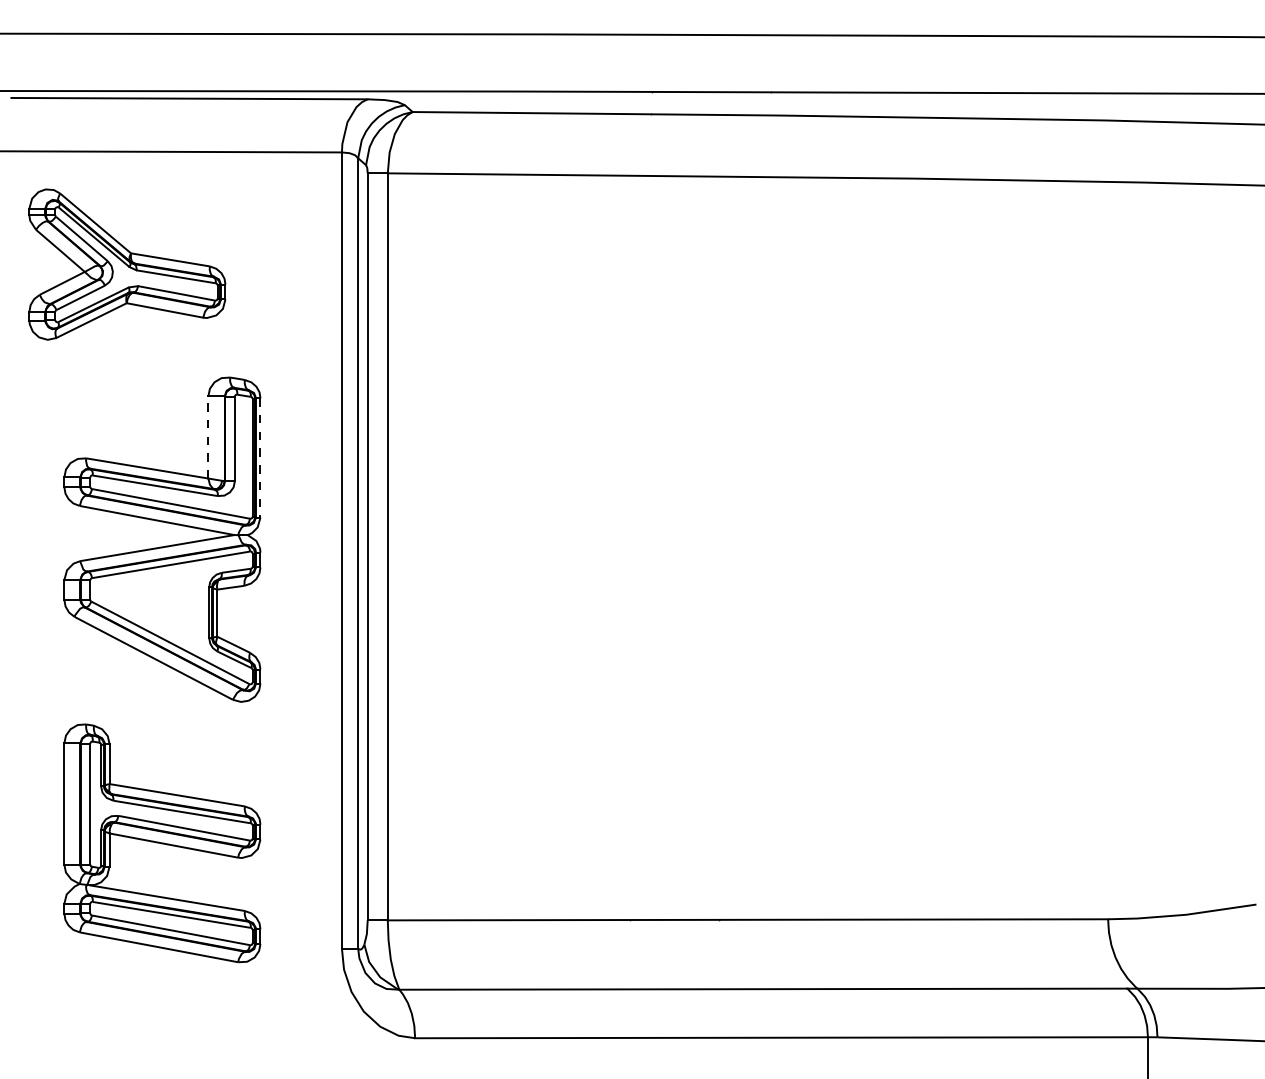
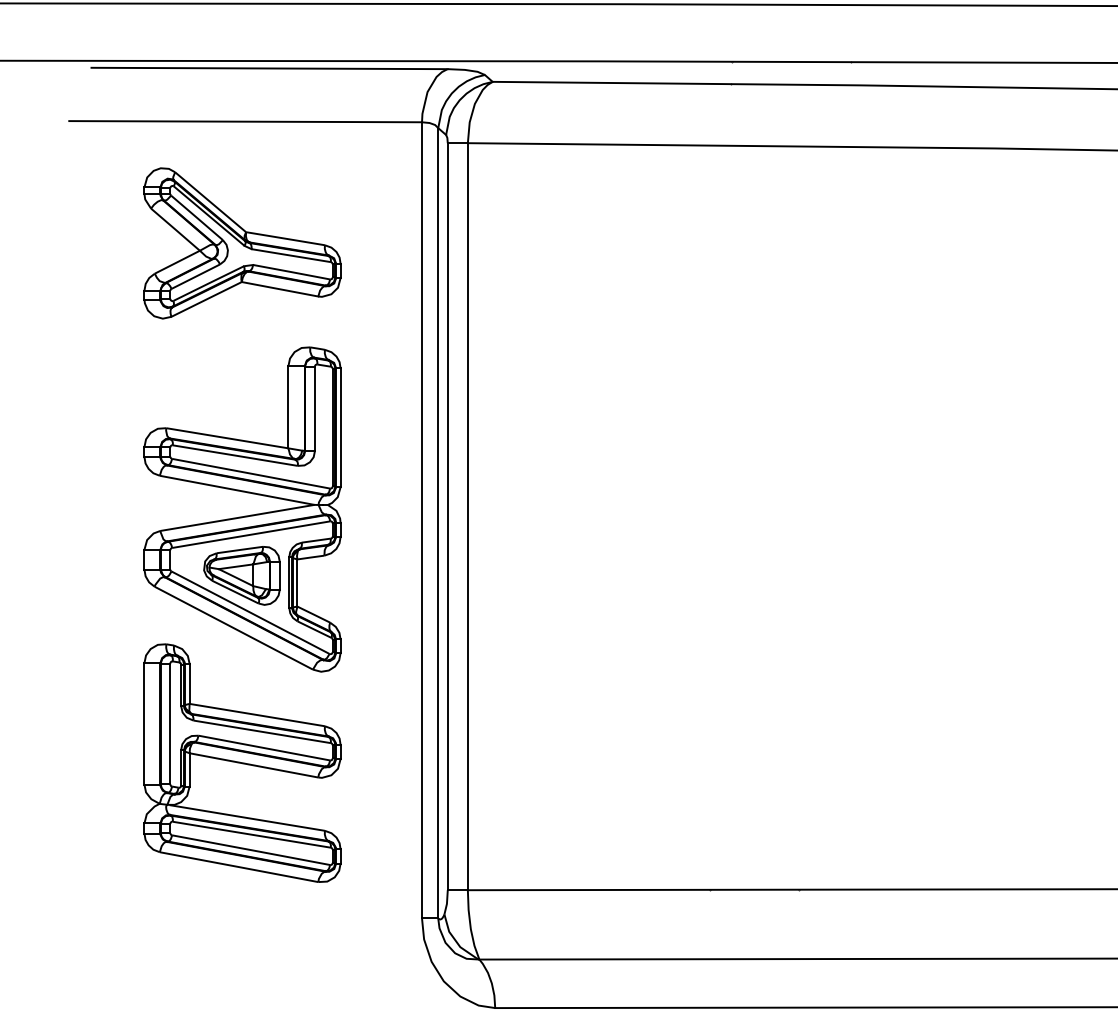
part: (127, 264) -> (242, 243), moved
line: (208, 436) -> (288, 406), dashed -> solid
line: (260, 457) -> (340, 427), dashed -> solid
part: (161, 605) -> (241, 575), added
part: (162, 843) -> (242, 763), moved

